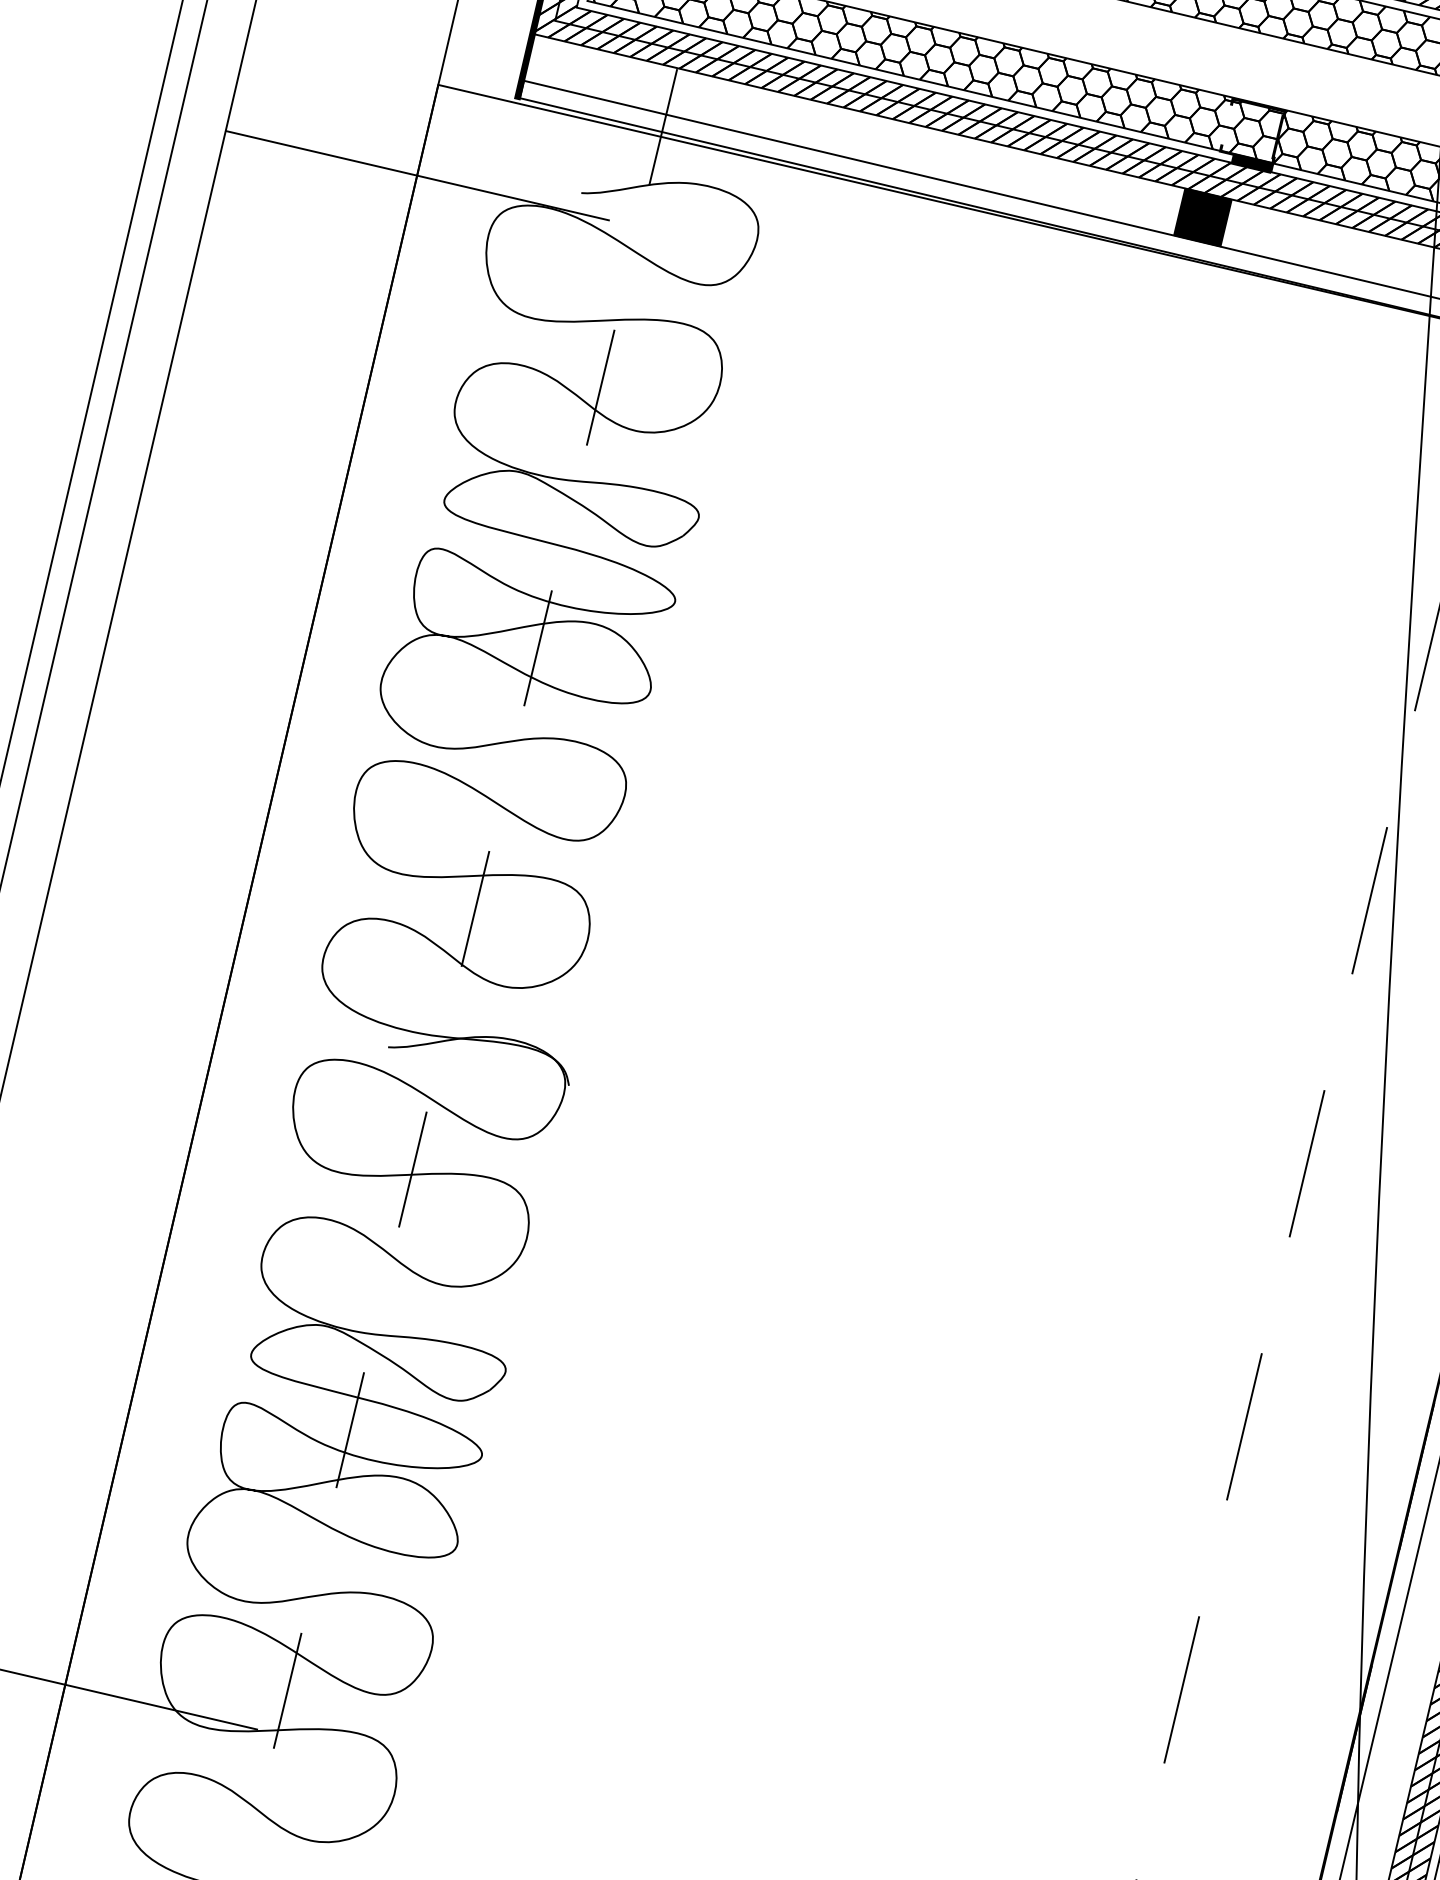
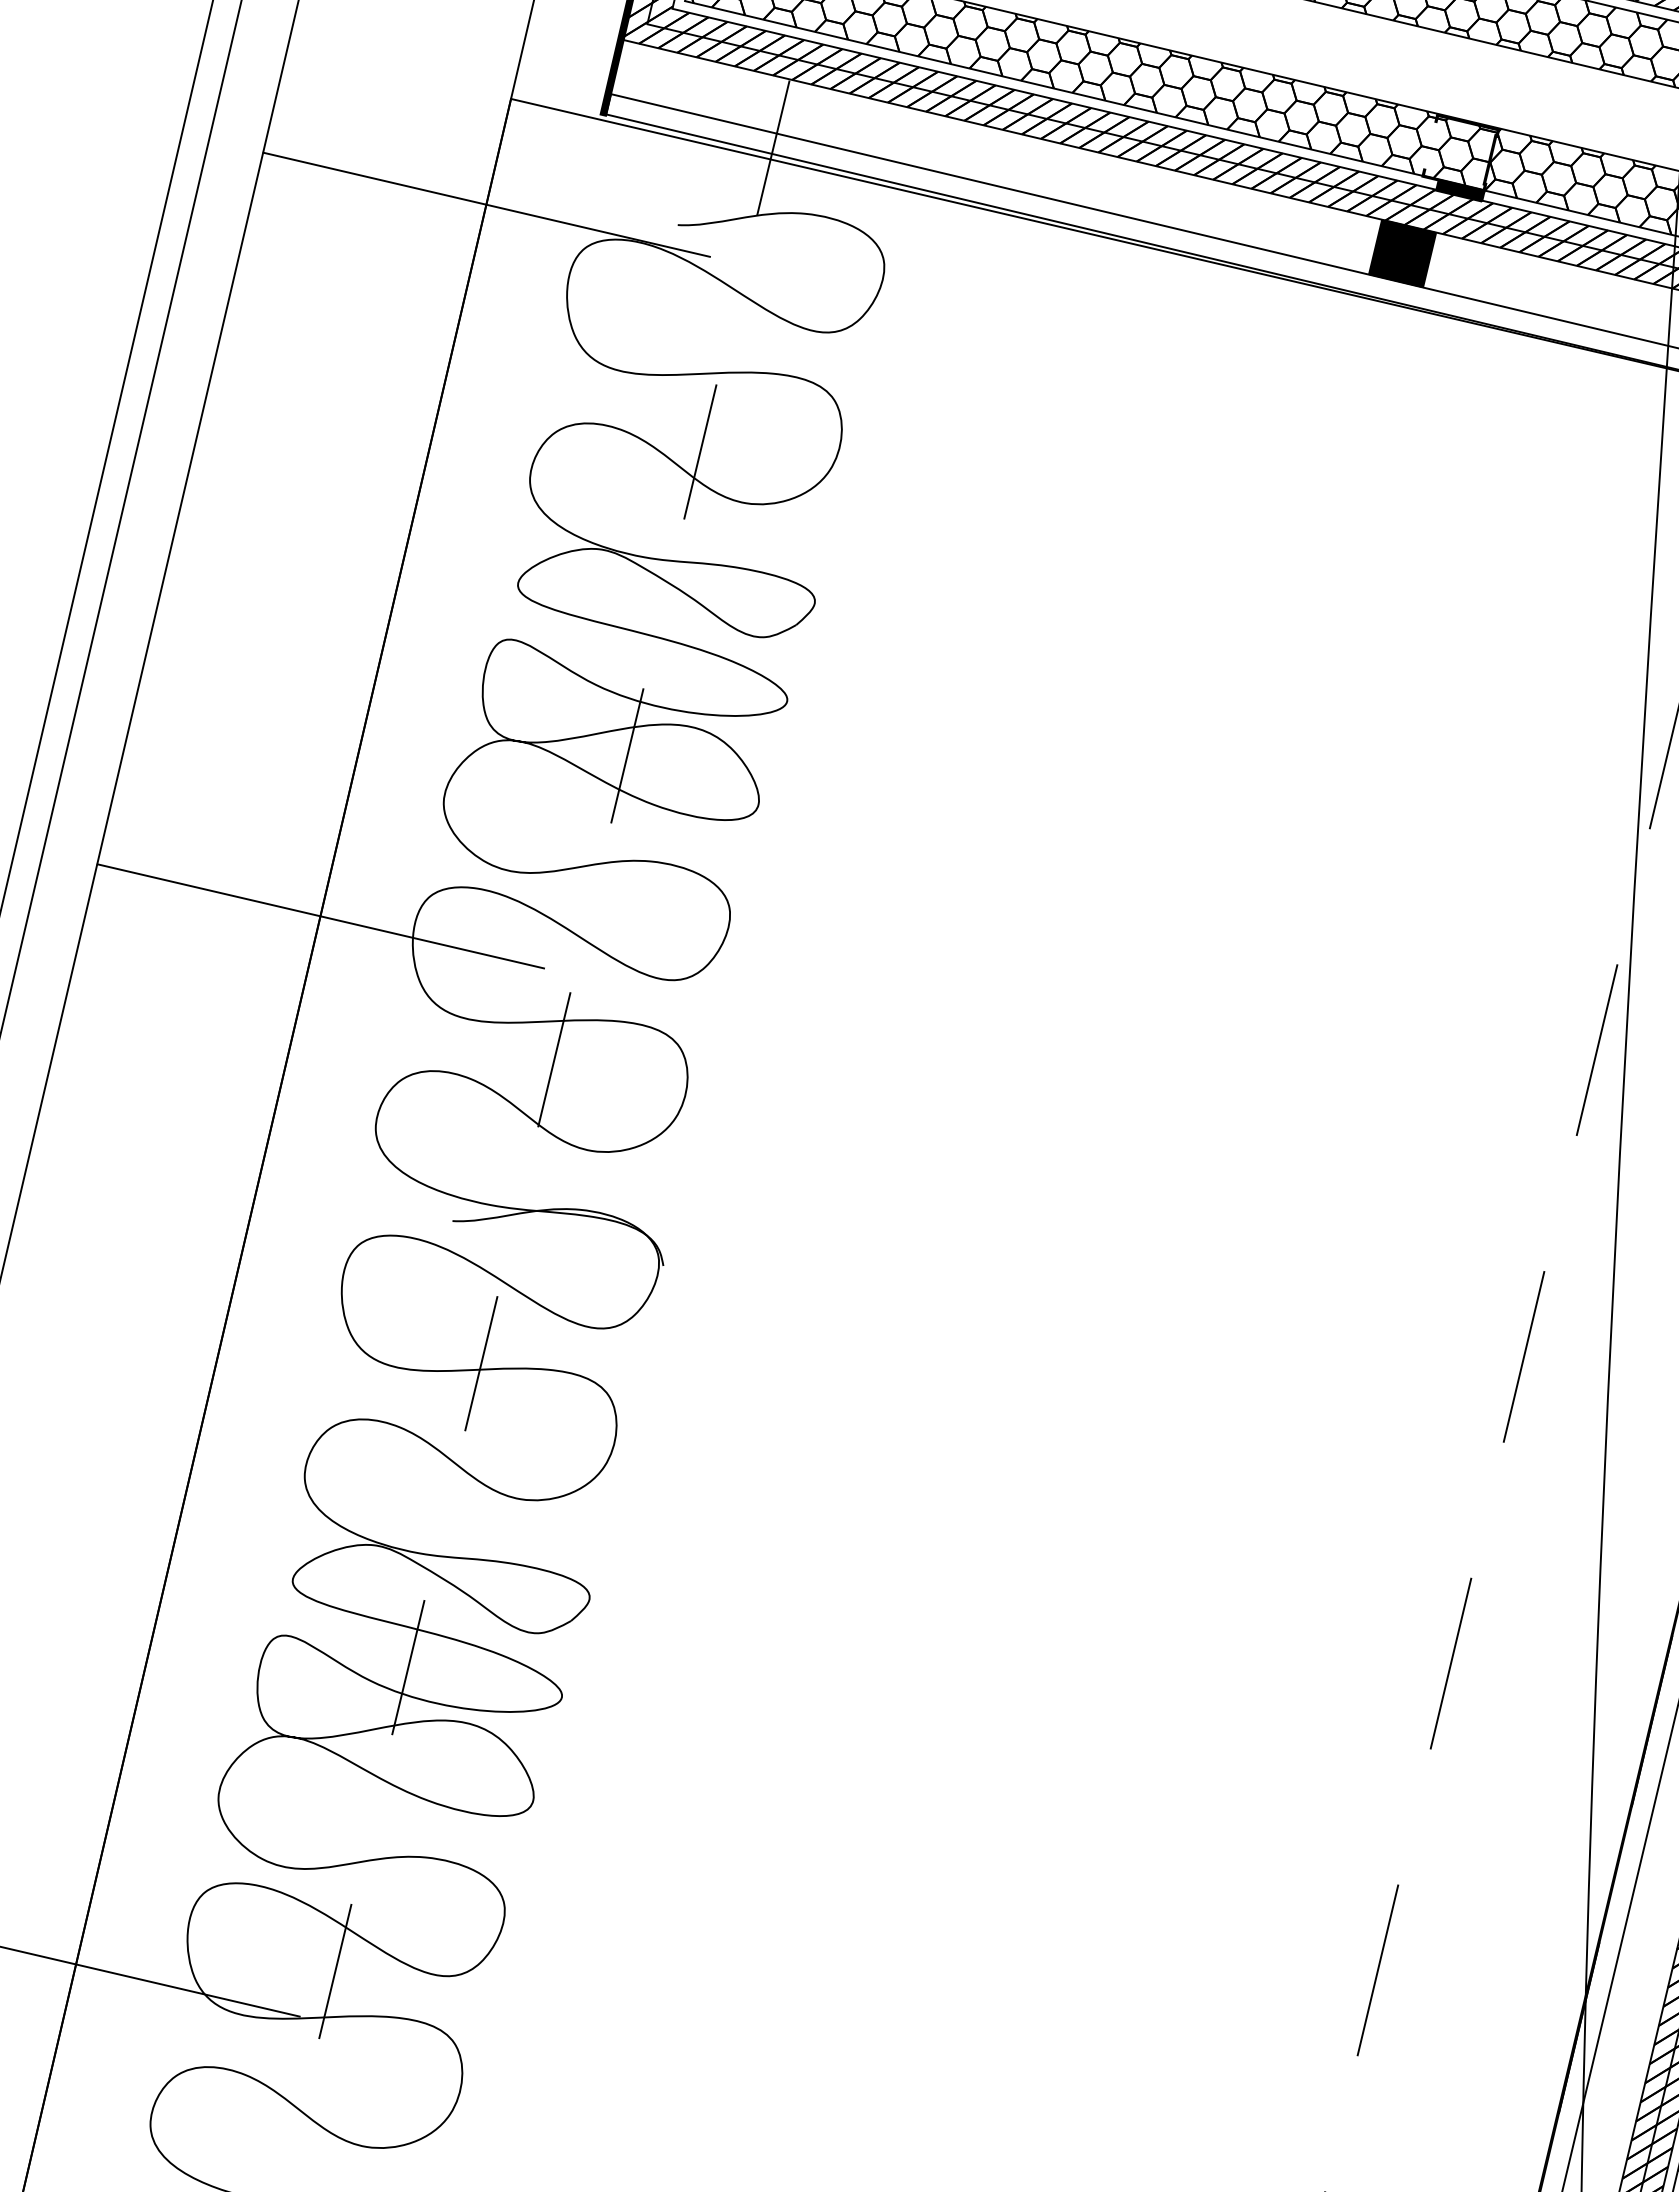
line: (274, 786) -> (320, 916), added

